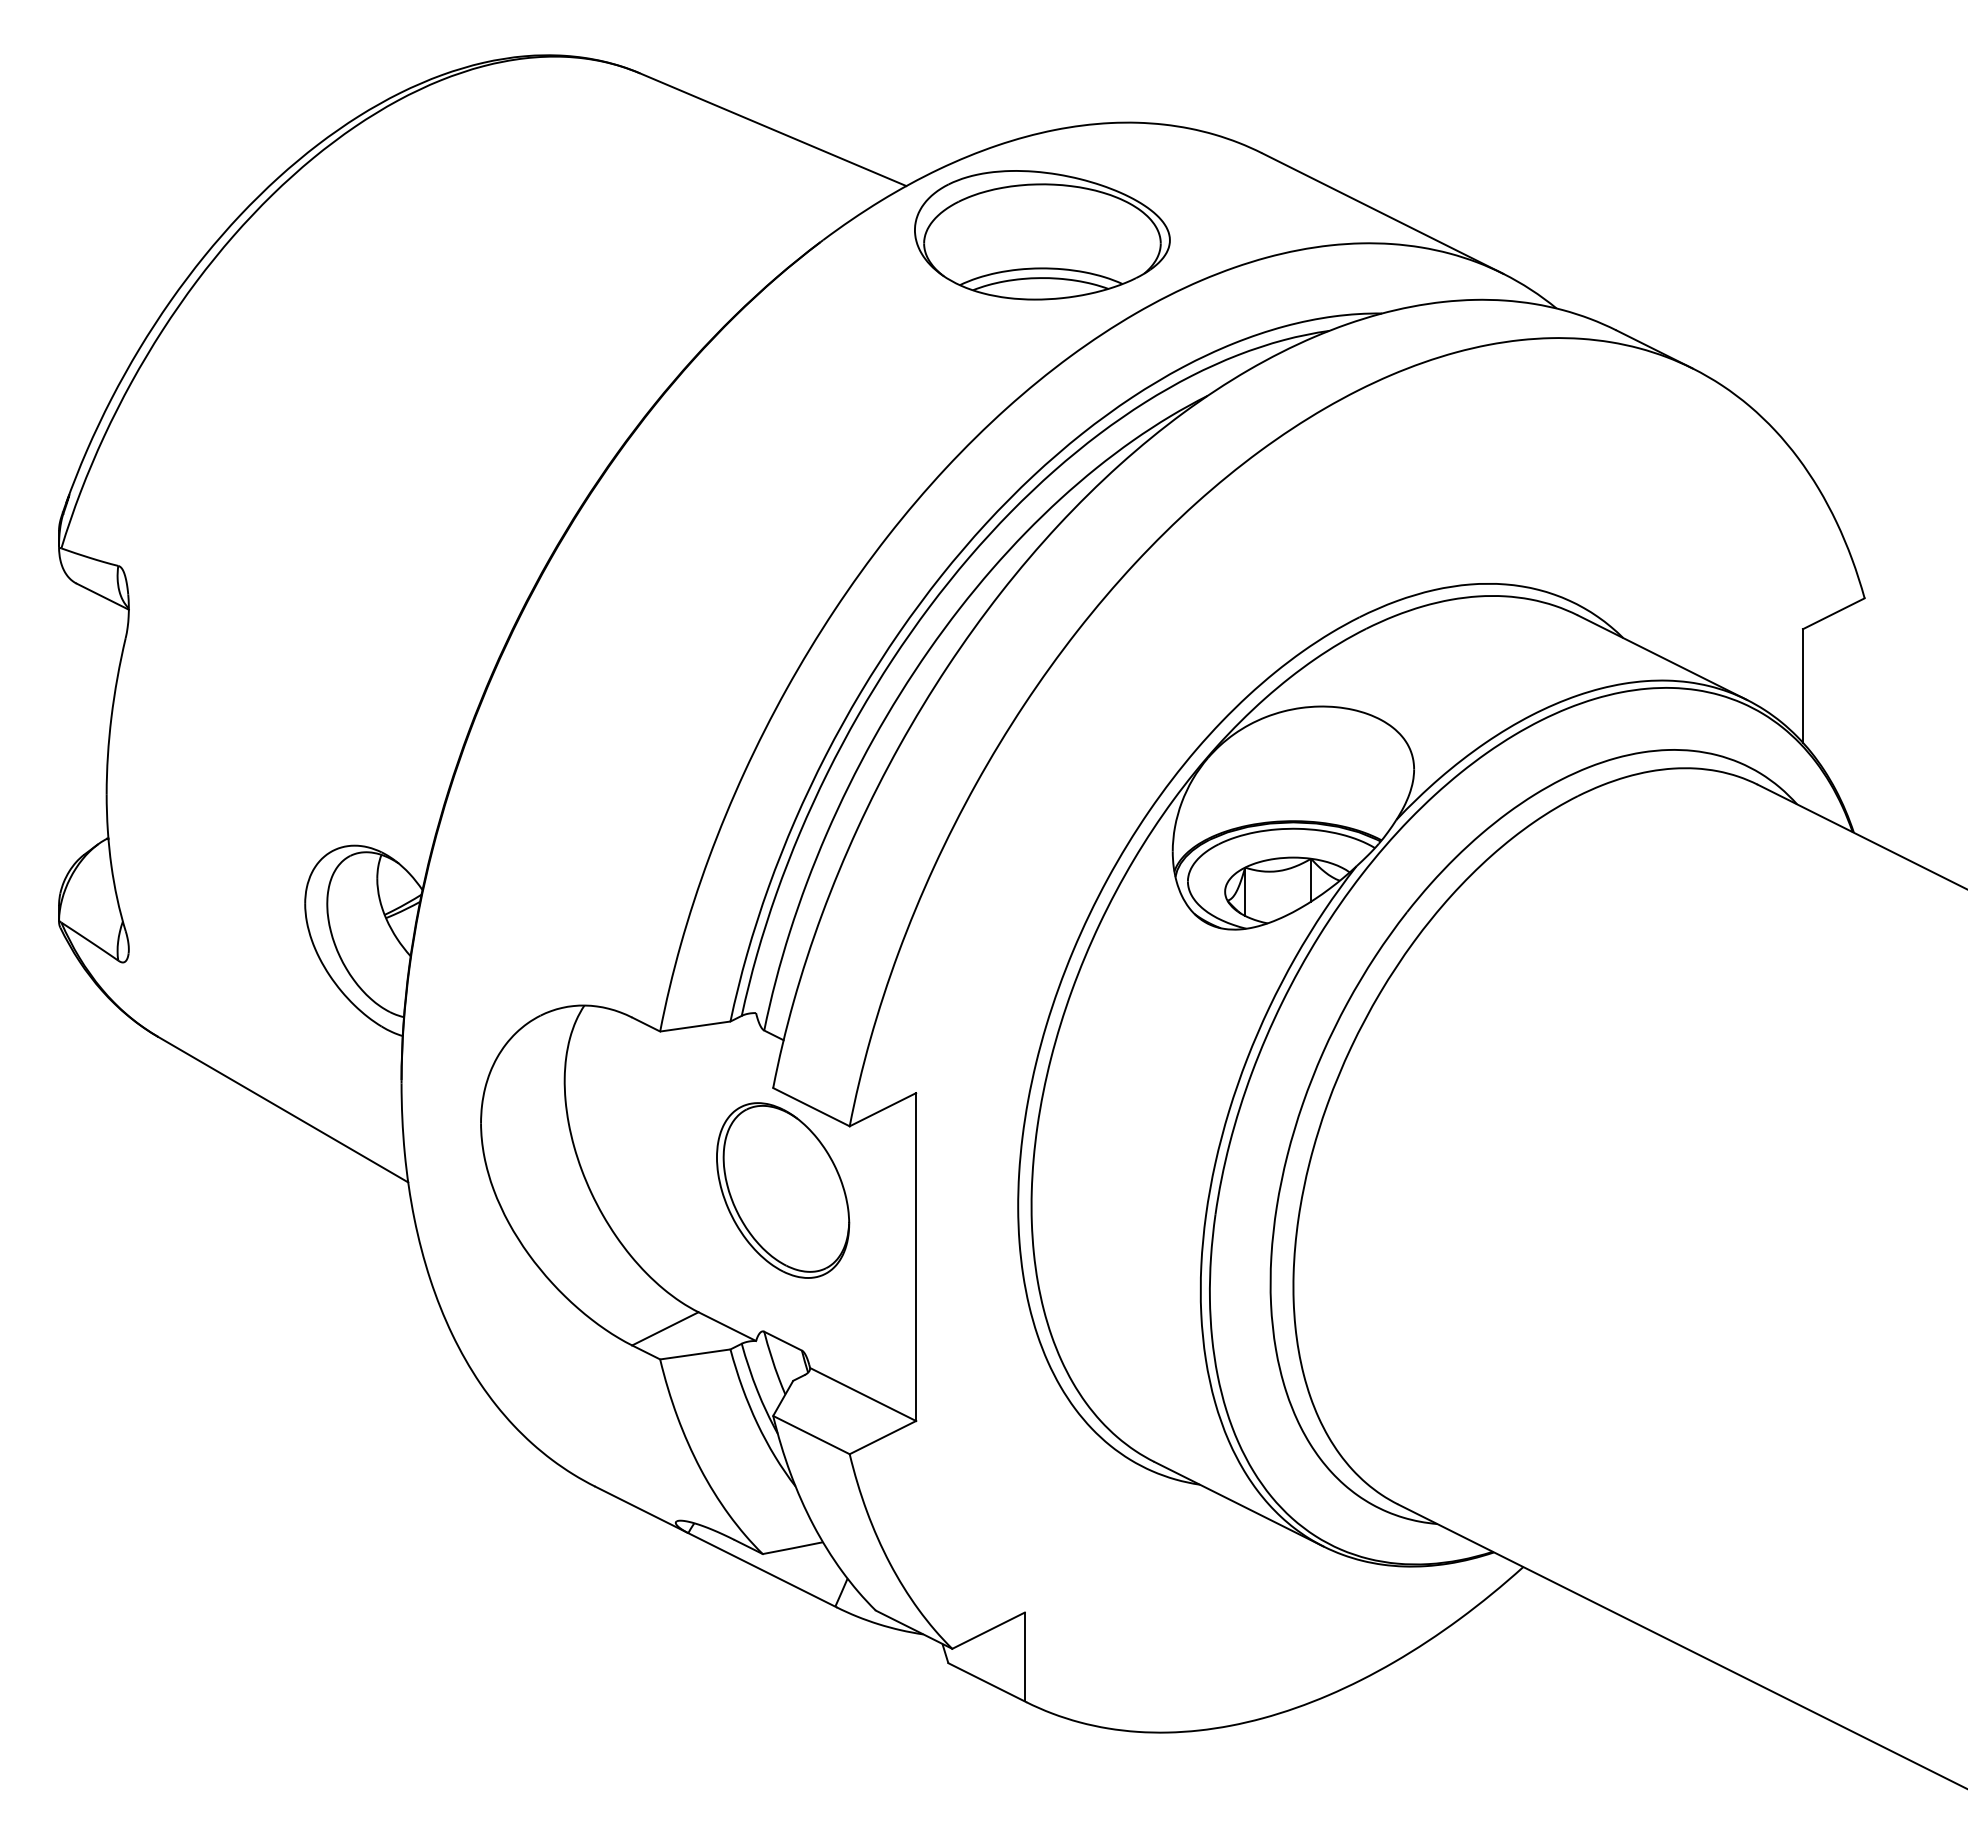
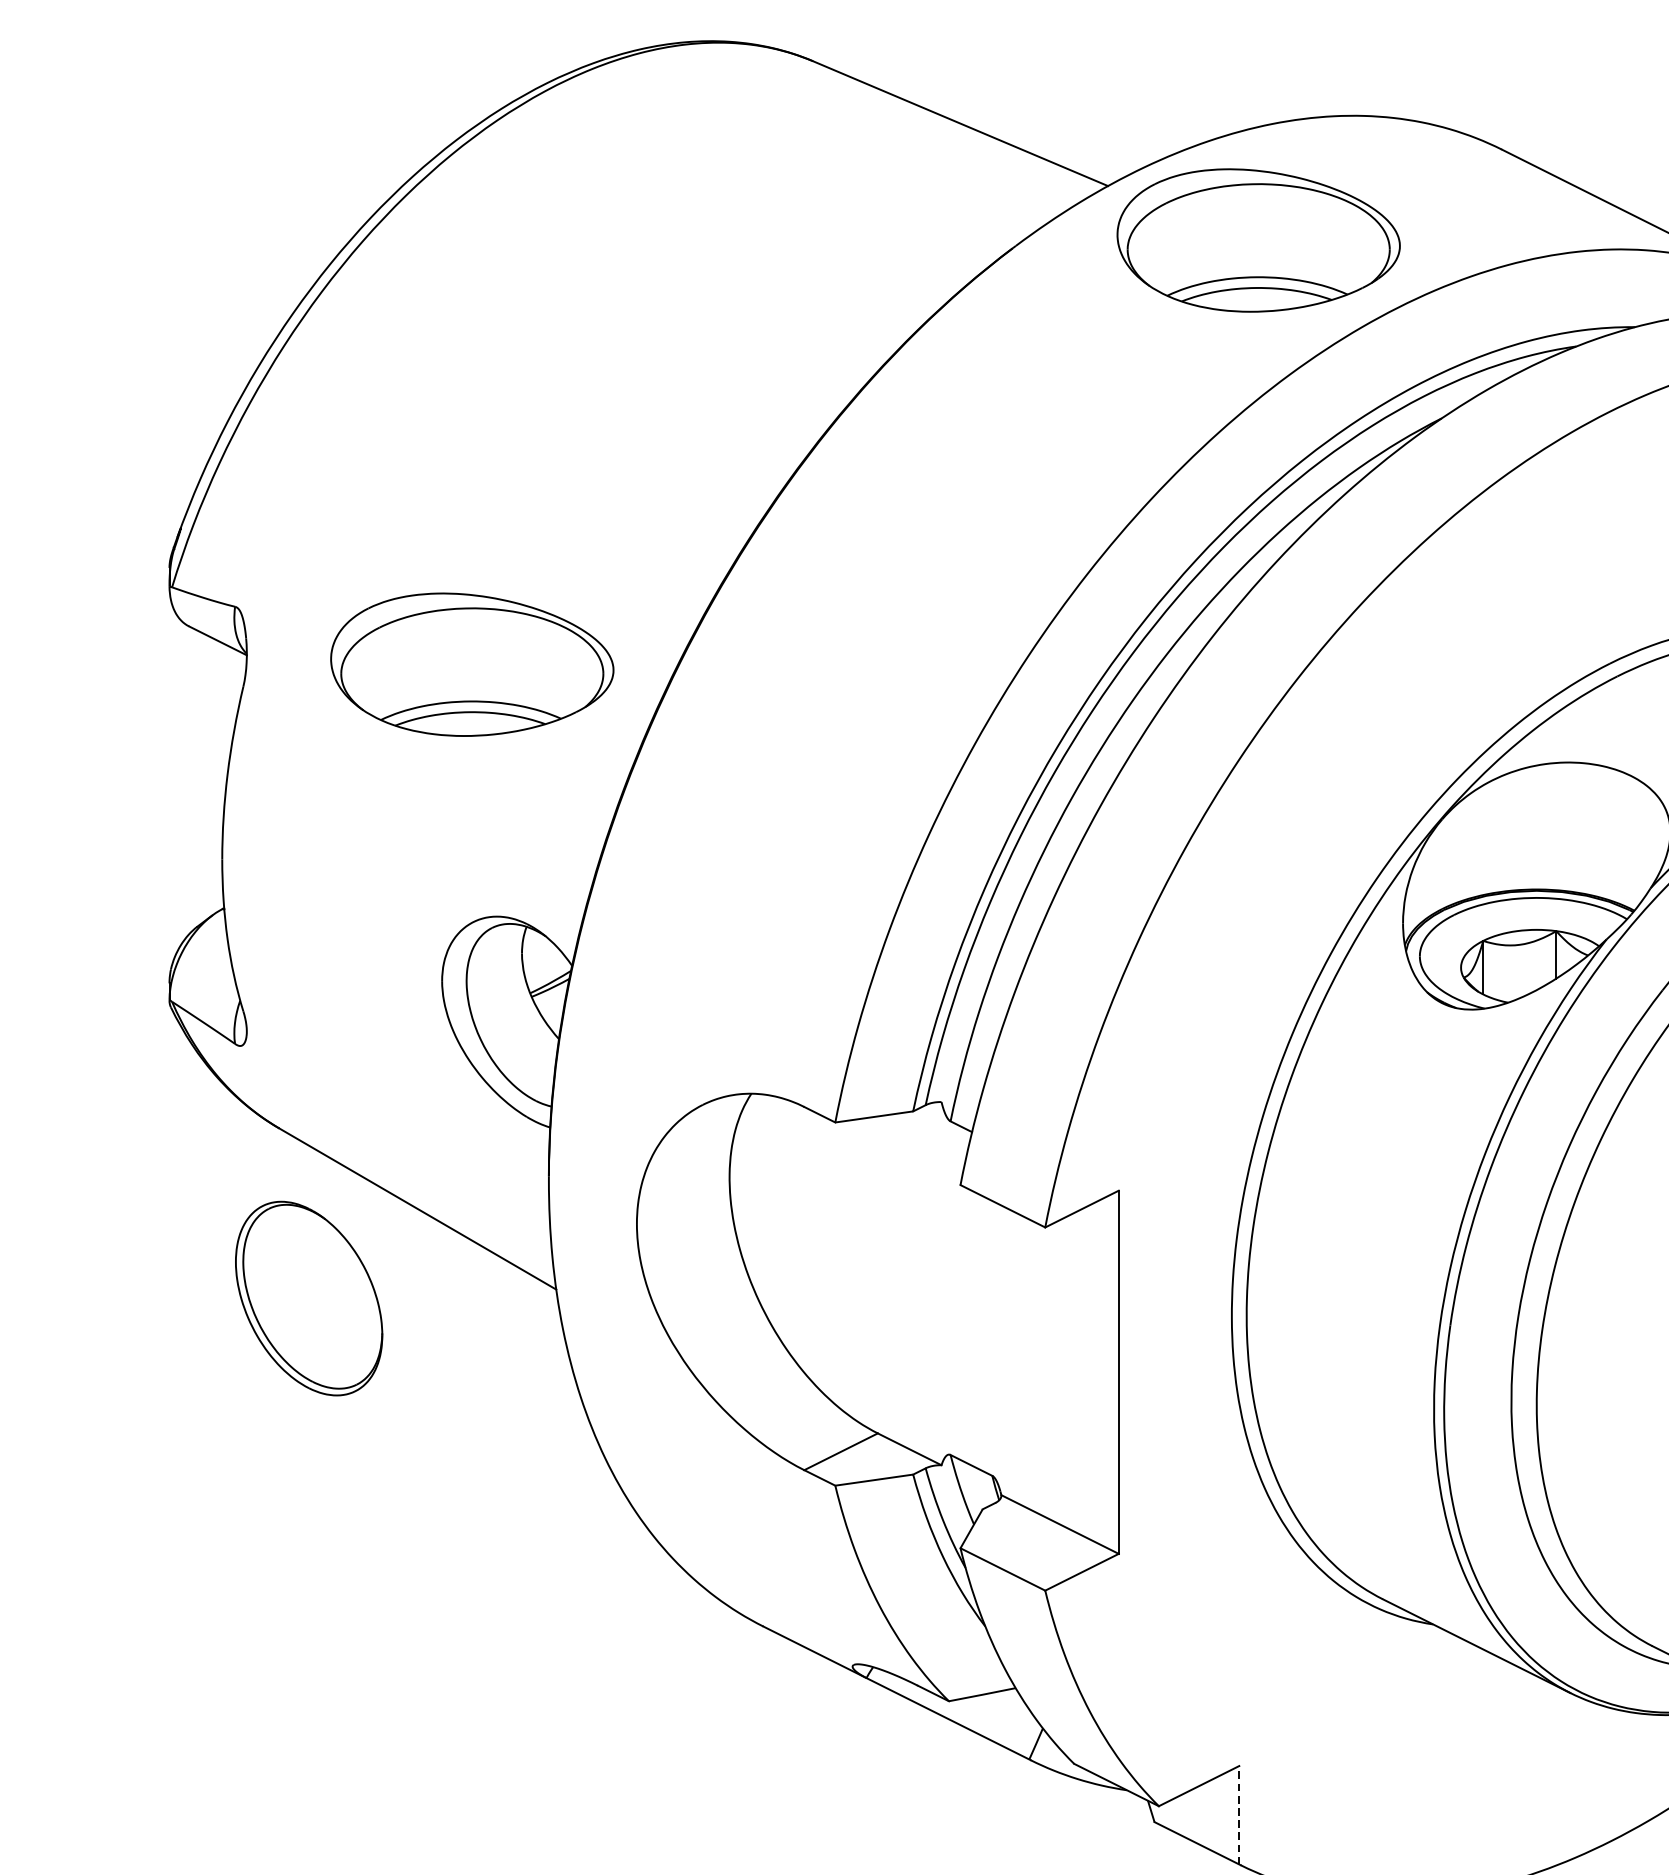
part: (332, 618) -> (472, 665), added
part: (783, 1190) -> (309, 1298), moved
line: (1024, 1656) -> (1238, 1814), solid -> dashed

